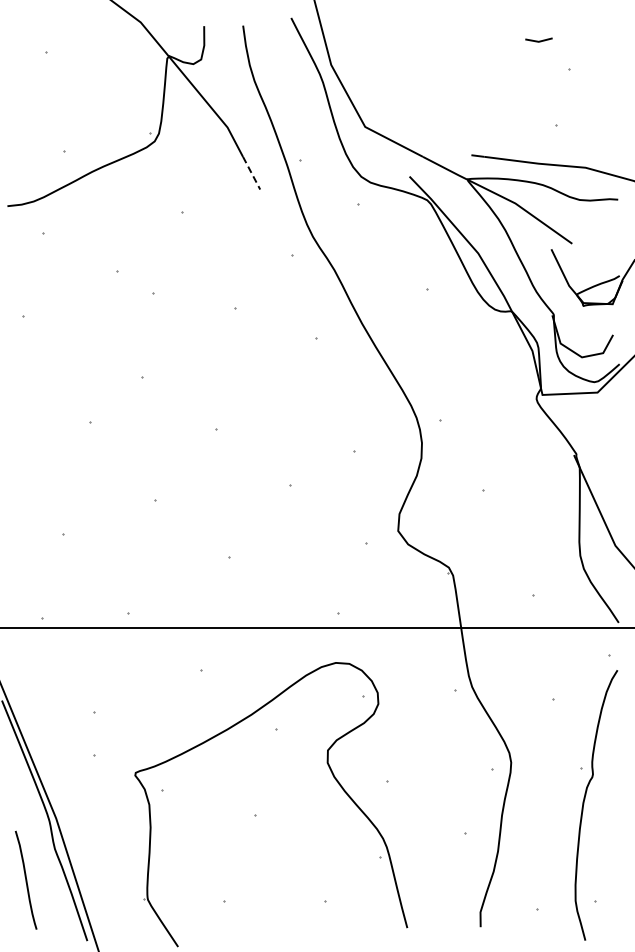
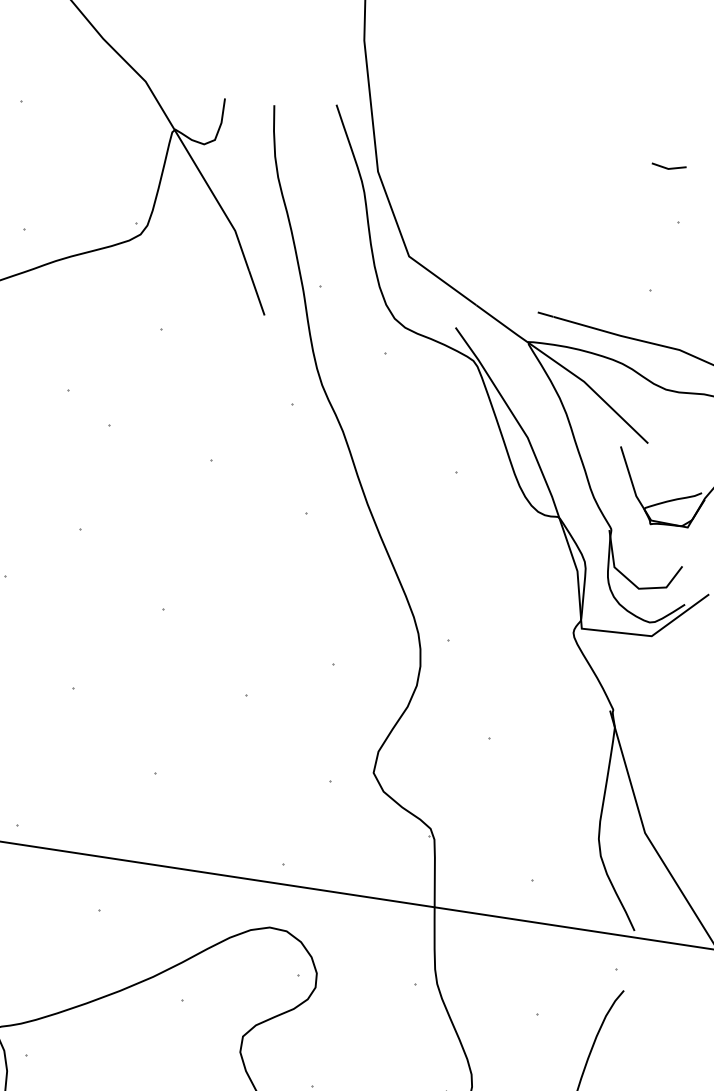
line: (538, 40) -> (668, 167), moved
line: (251, 173) -> (256, 293), dashed -> solid

